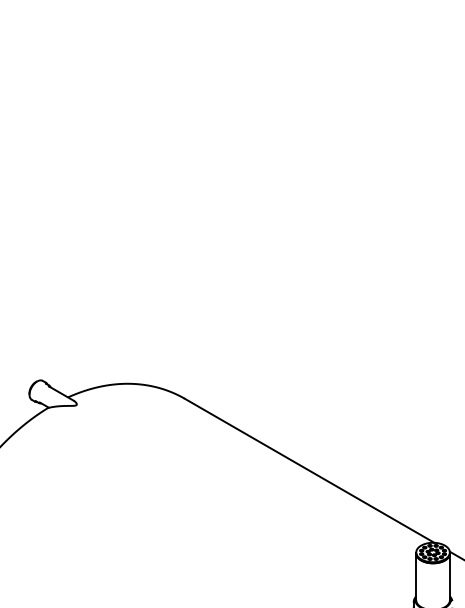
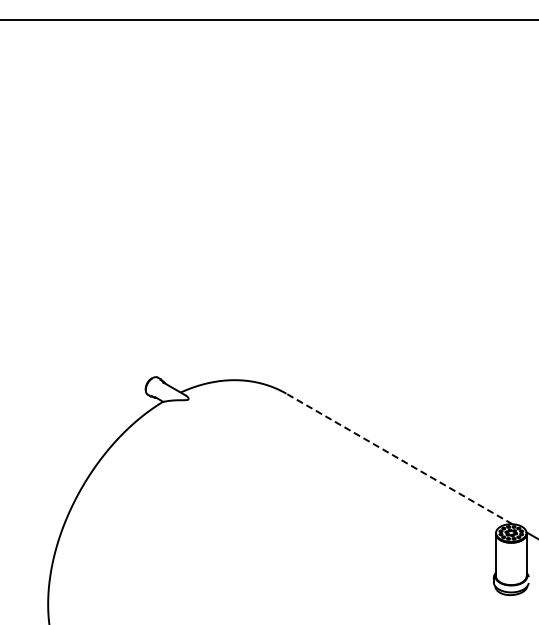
line: (309, 470) -> (399, 458), solid -> dashed

